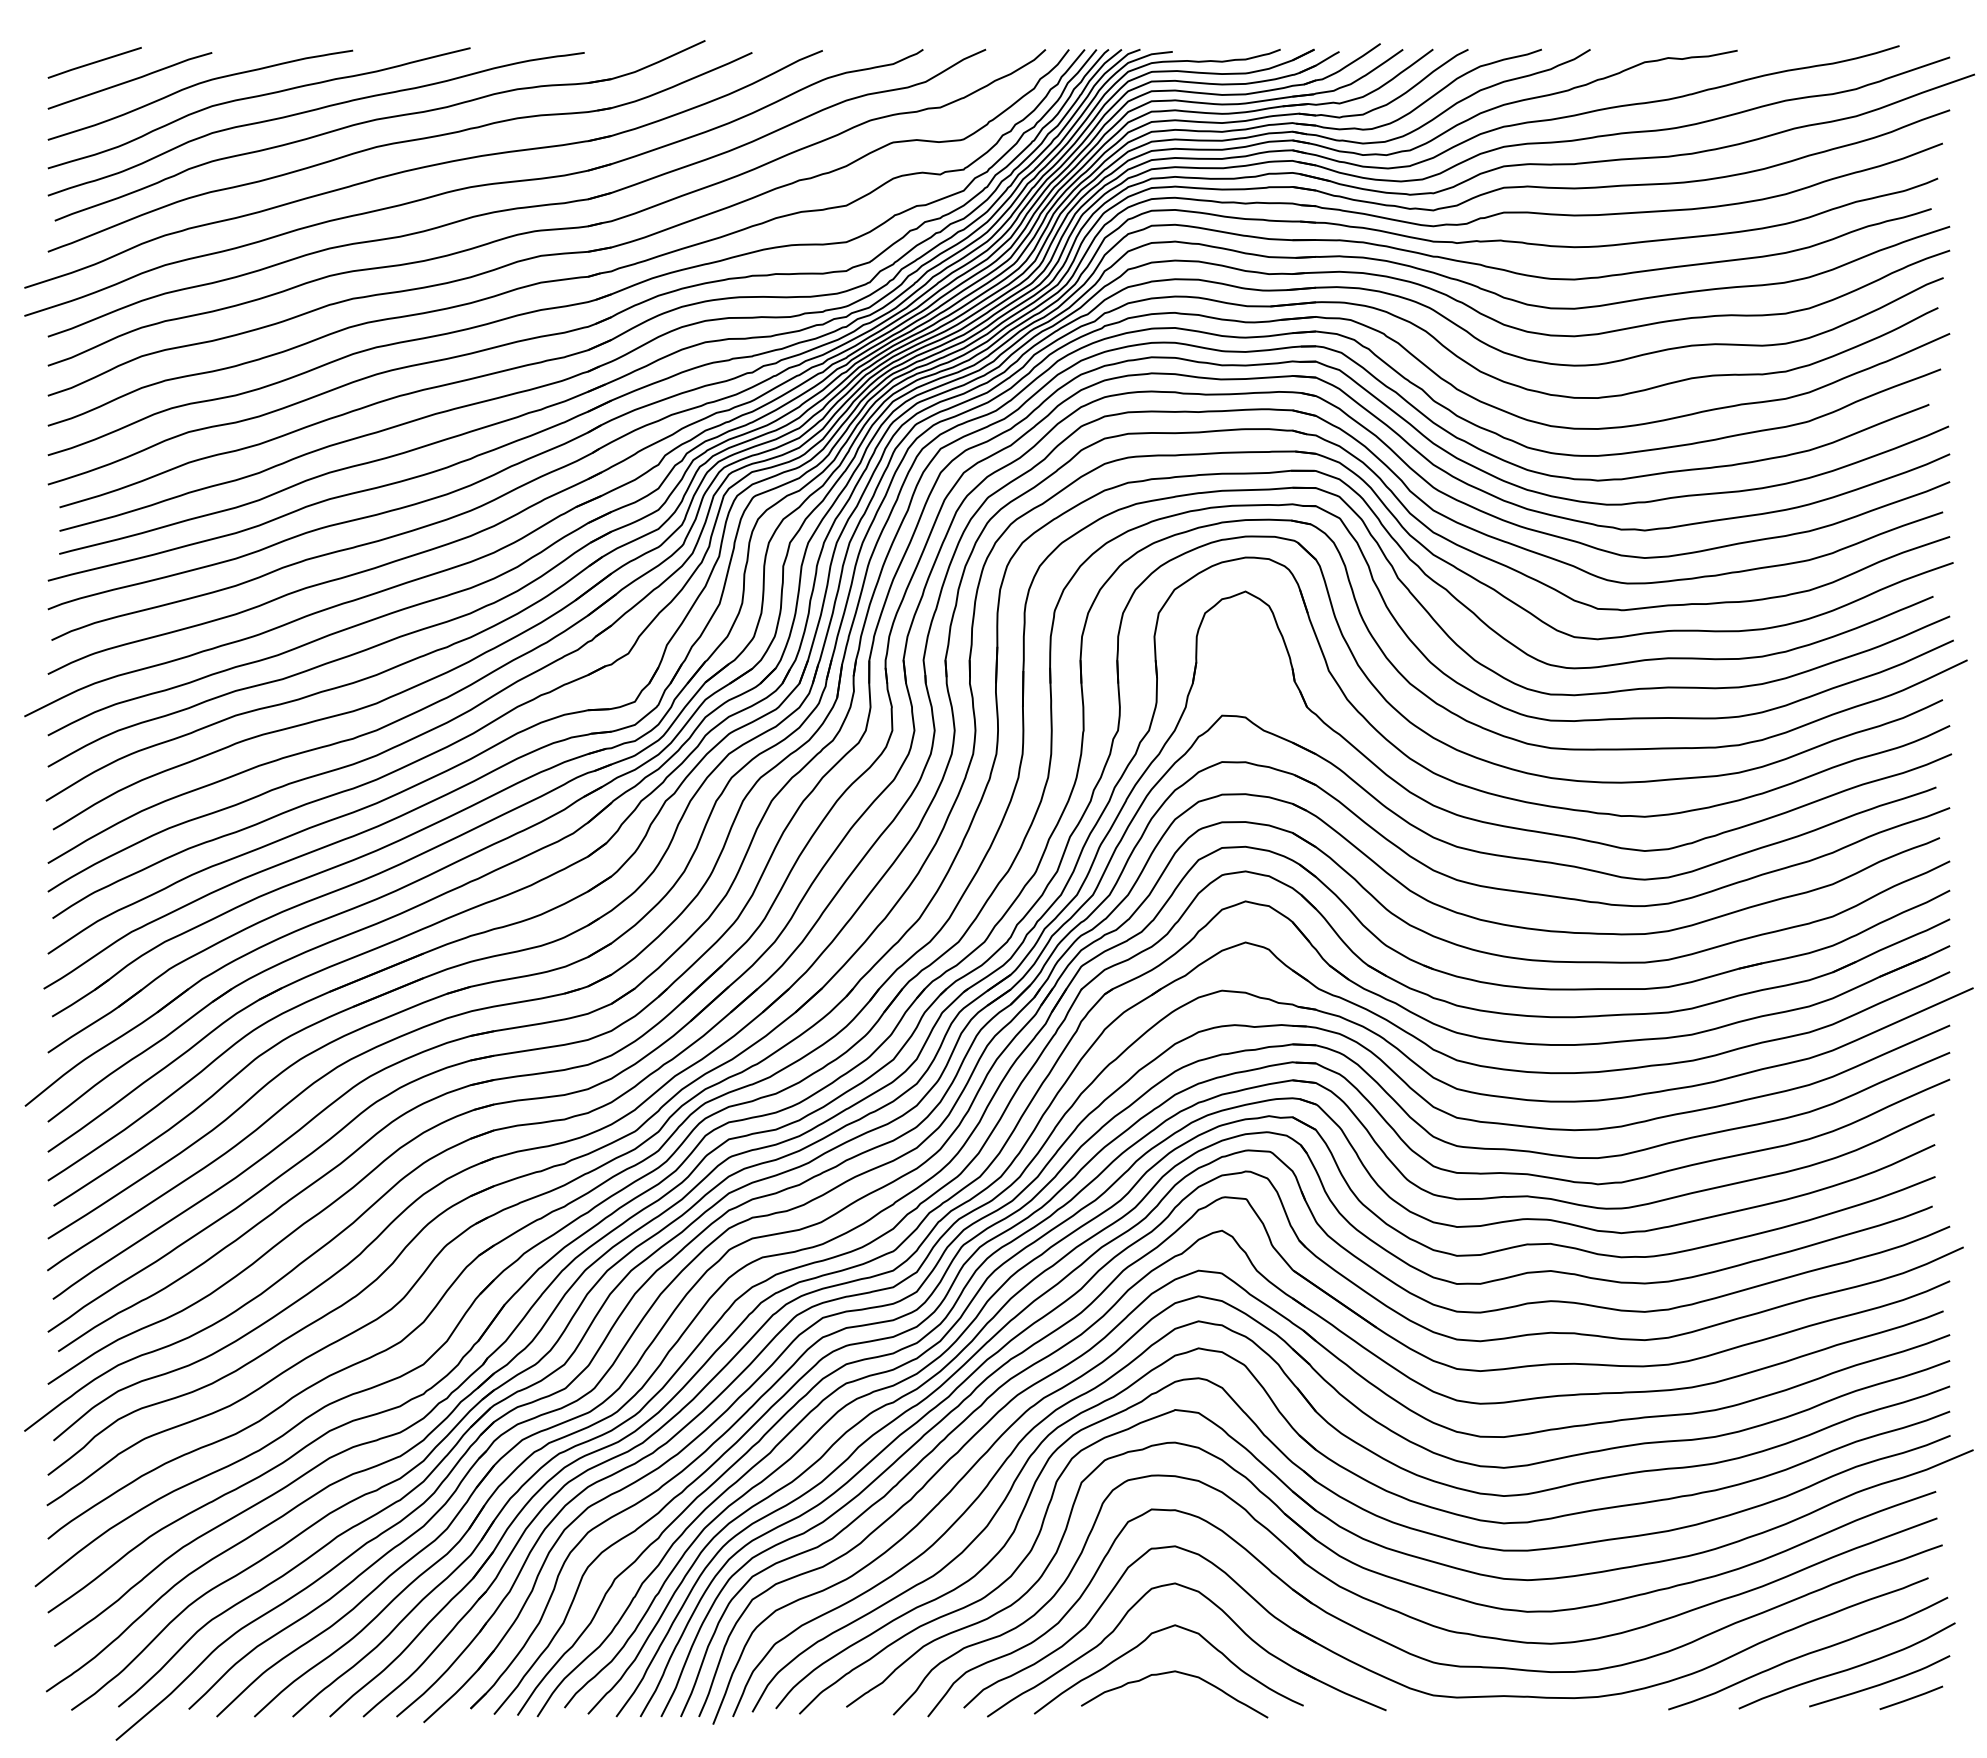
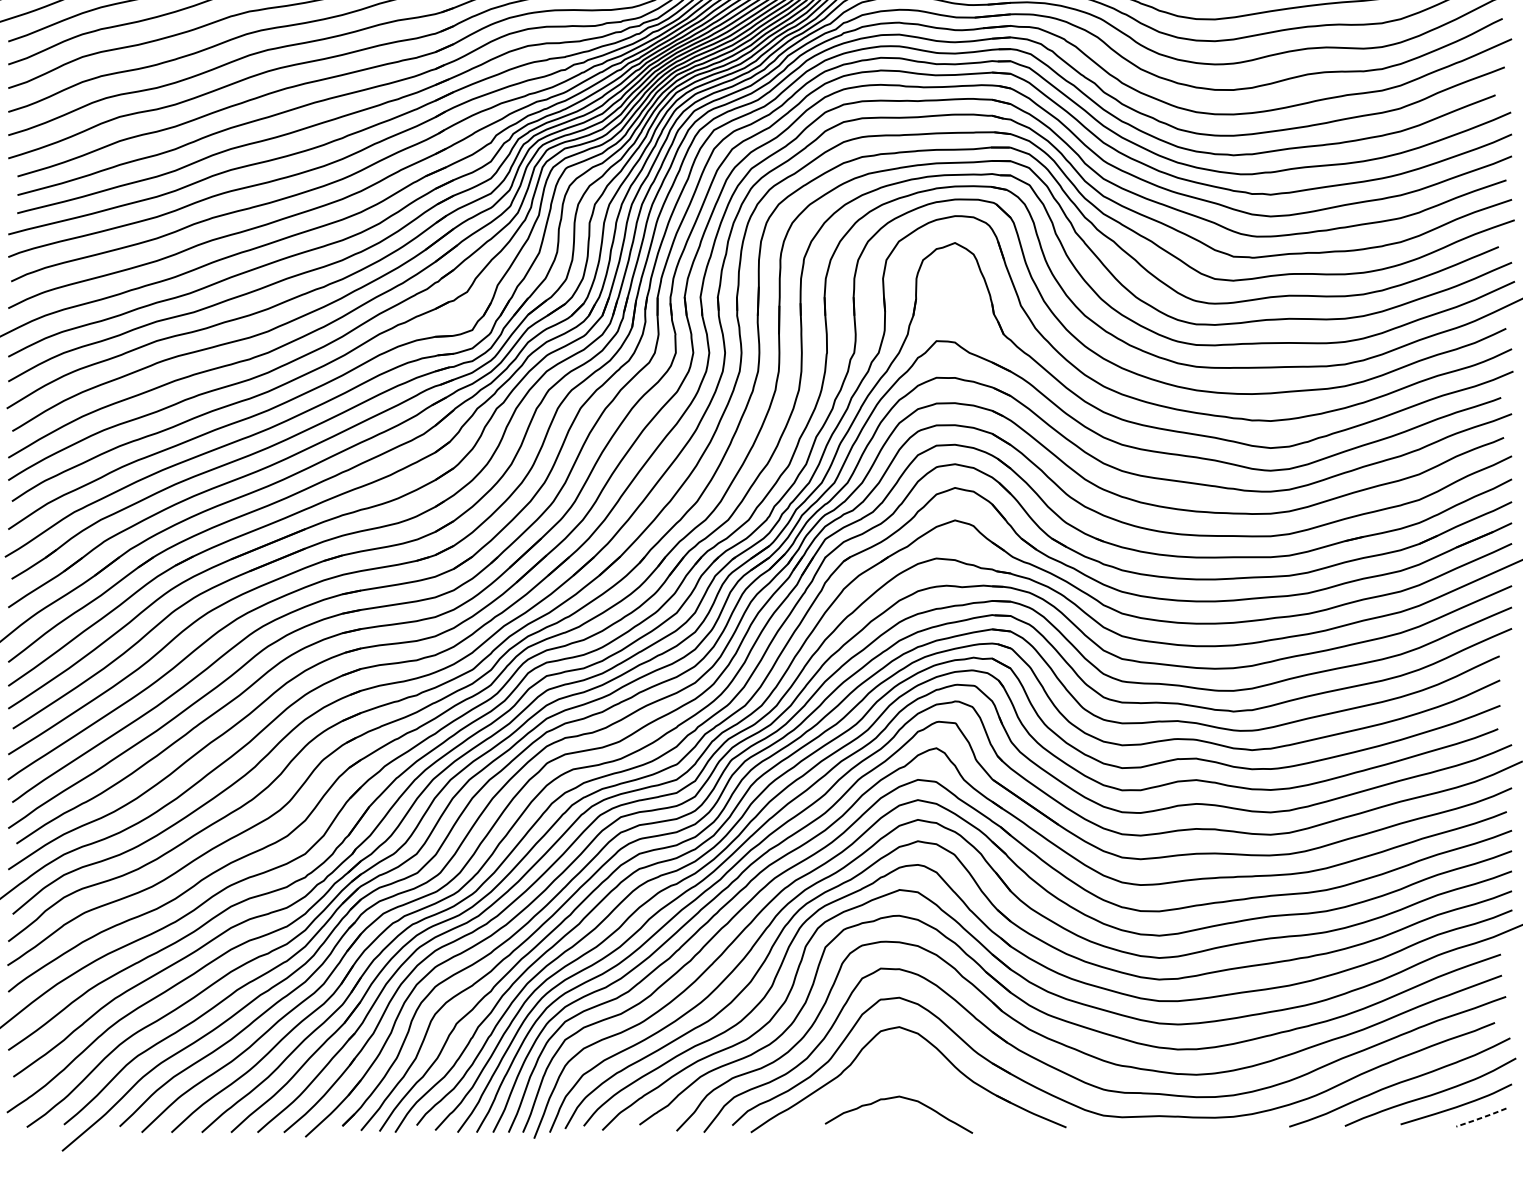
curve: (1146, 1640) -> (876, 1072), removed
line: (1911, 1698) -> (1481, 1118), solid -> dashed

